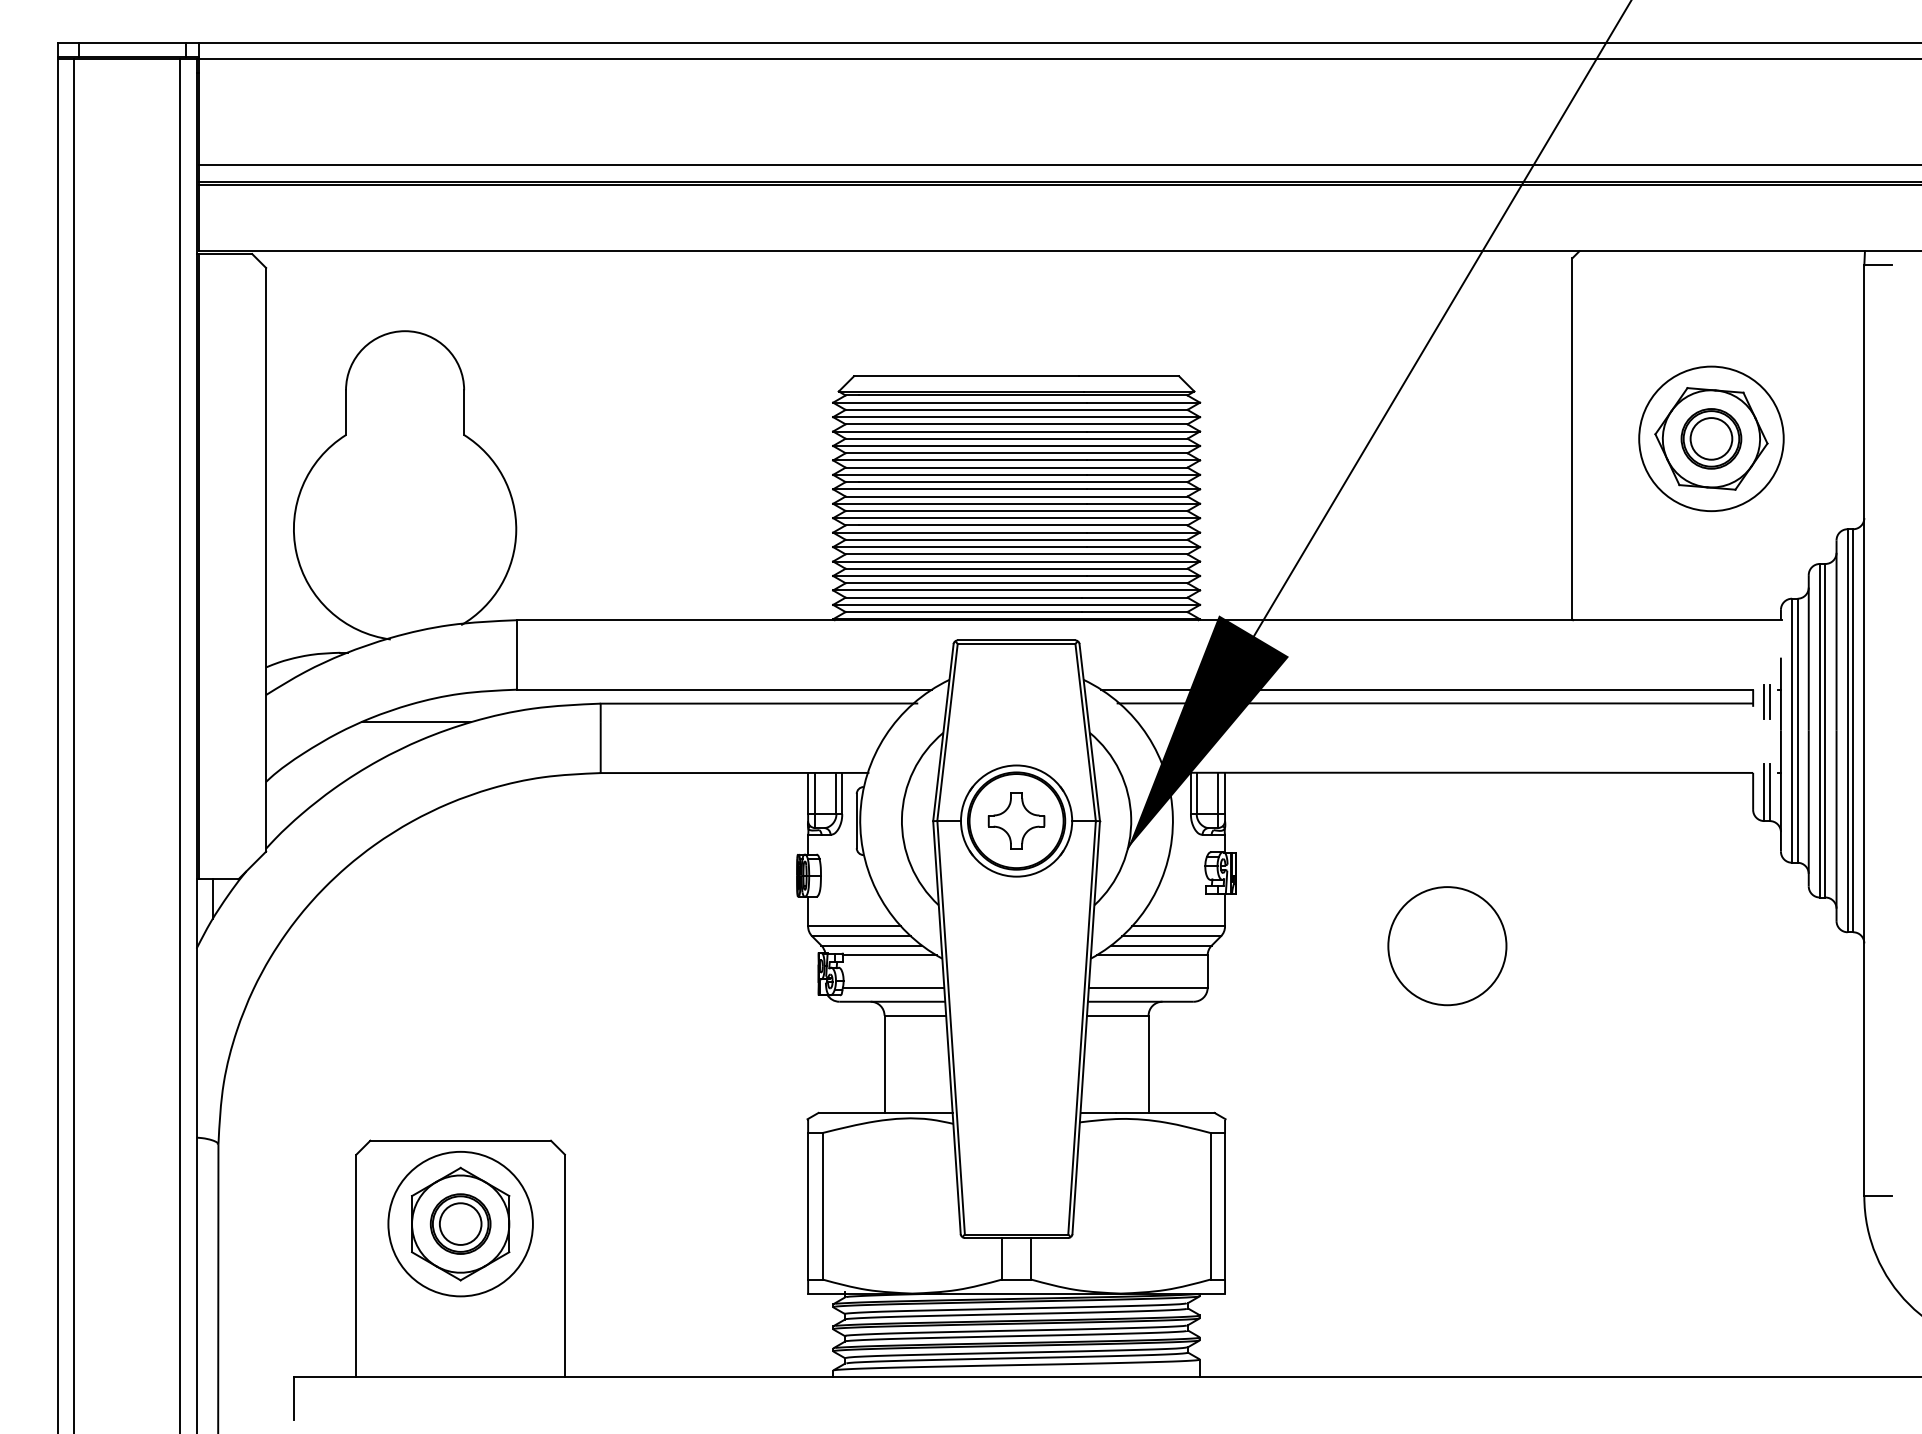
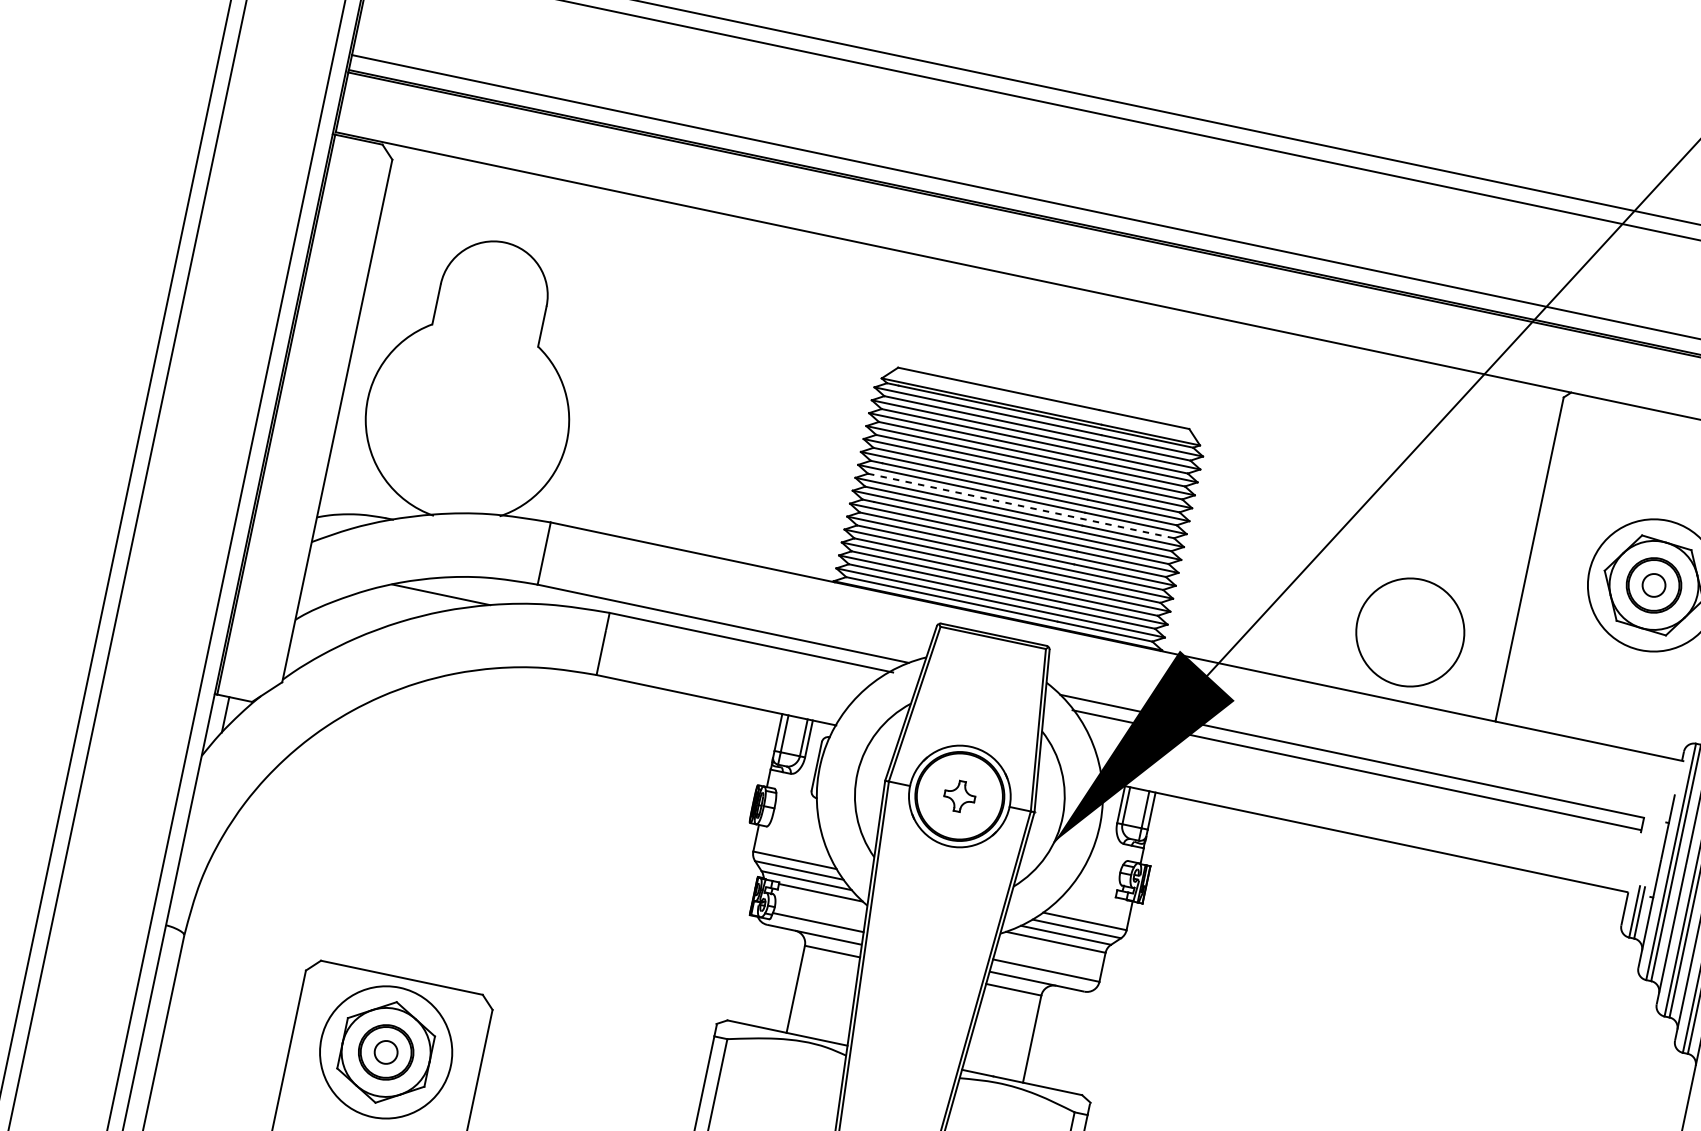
circle: (1711, 438) -> (1654, 585), size x0.6
line: (1016, 496) -> (1021, 505), solid -> dashed
line: (1764, 702) -> (1651, 831), removed
line: (1769, 702) -> (1656, 832), removed
part: (1016, 820) -> (959, 795), size x0.6
circle: (1447, 946) -> (1410, 632), moved
circle: (460, 1223) -> (386, 1051), size x0.6

